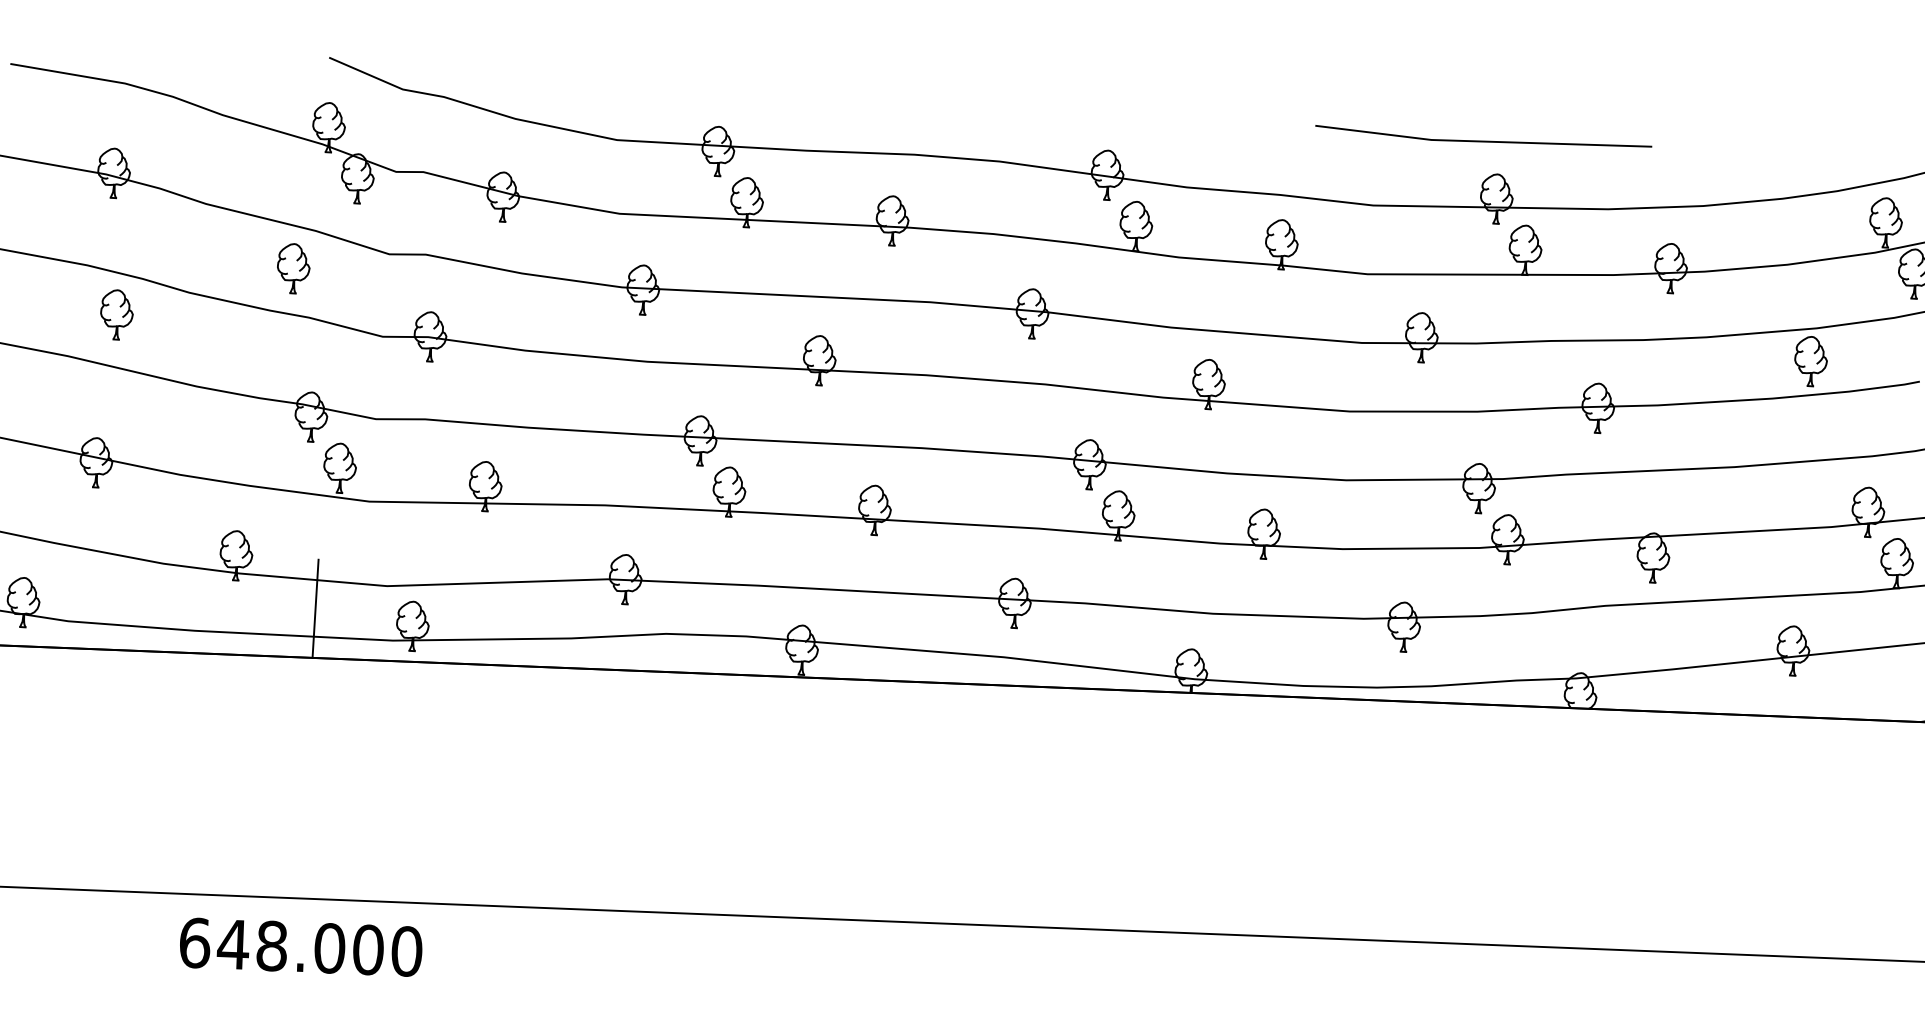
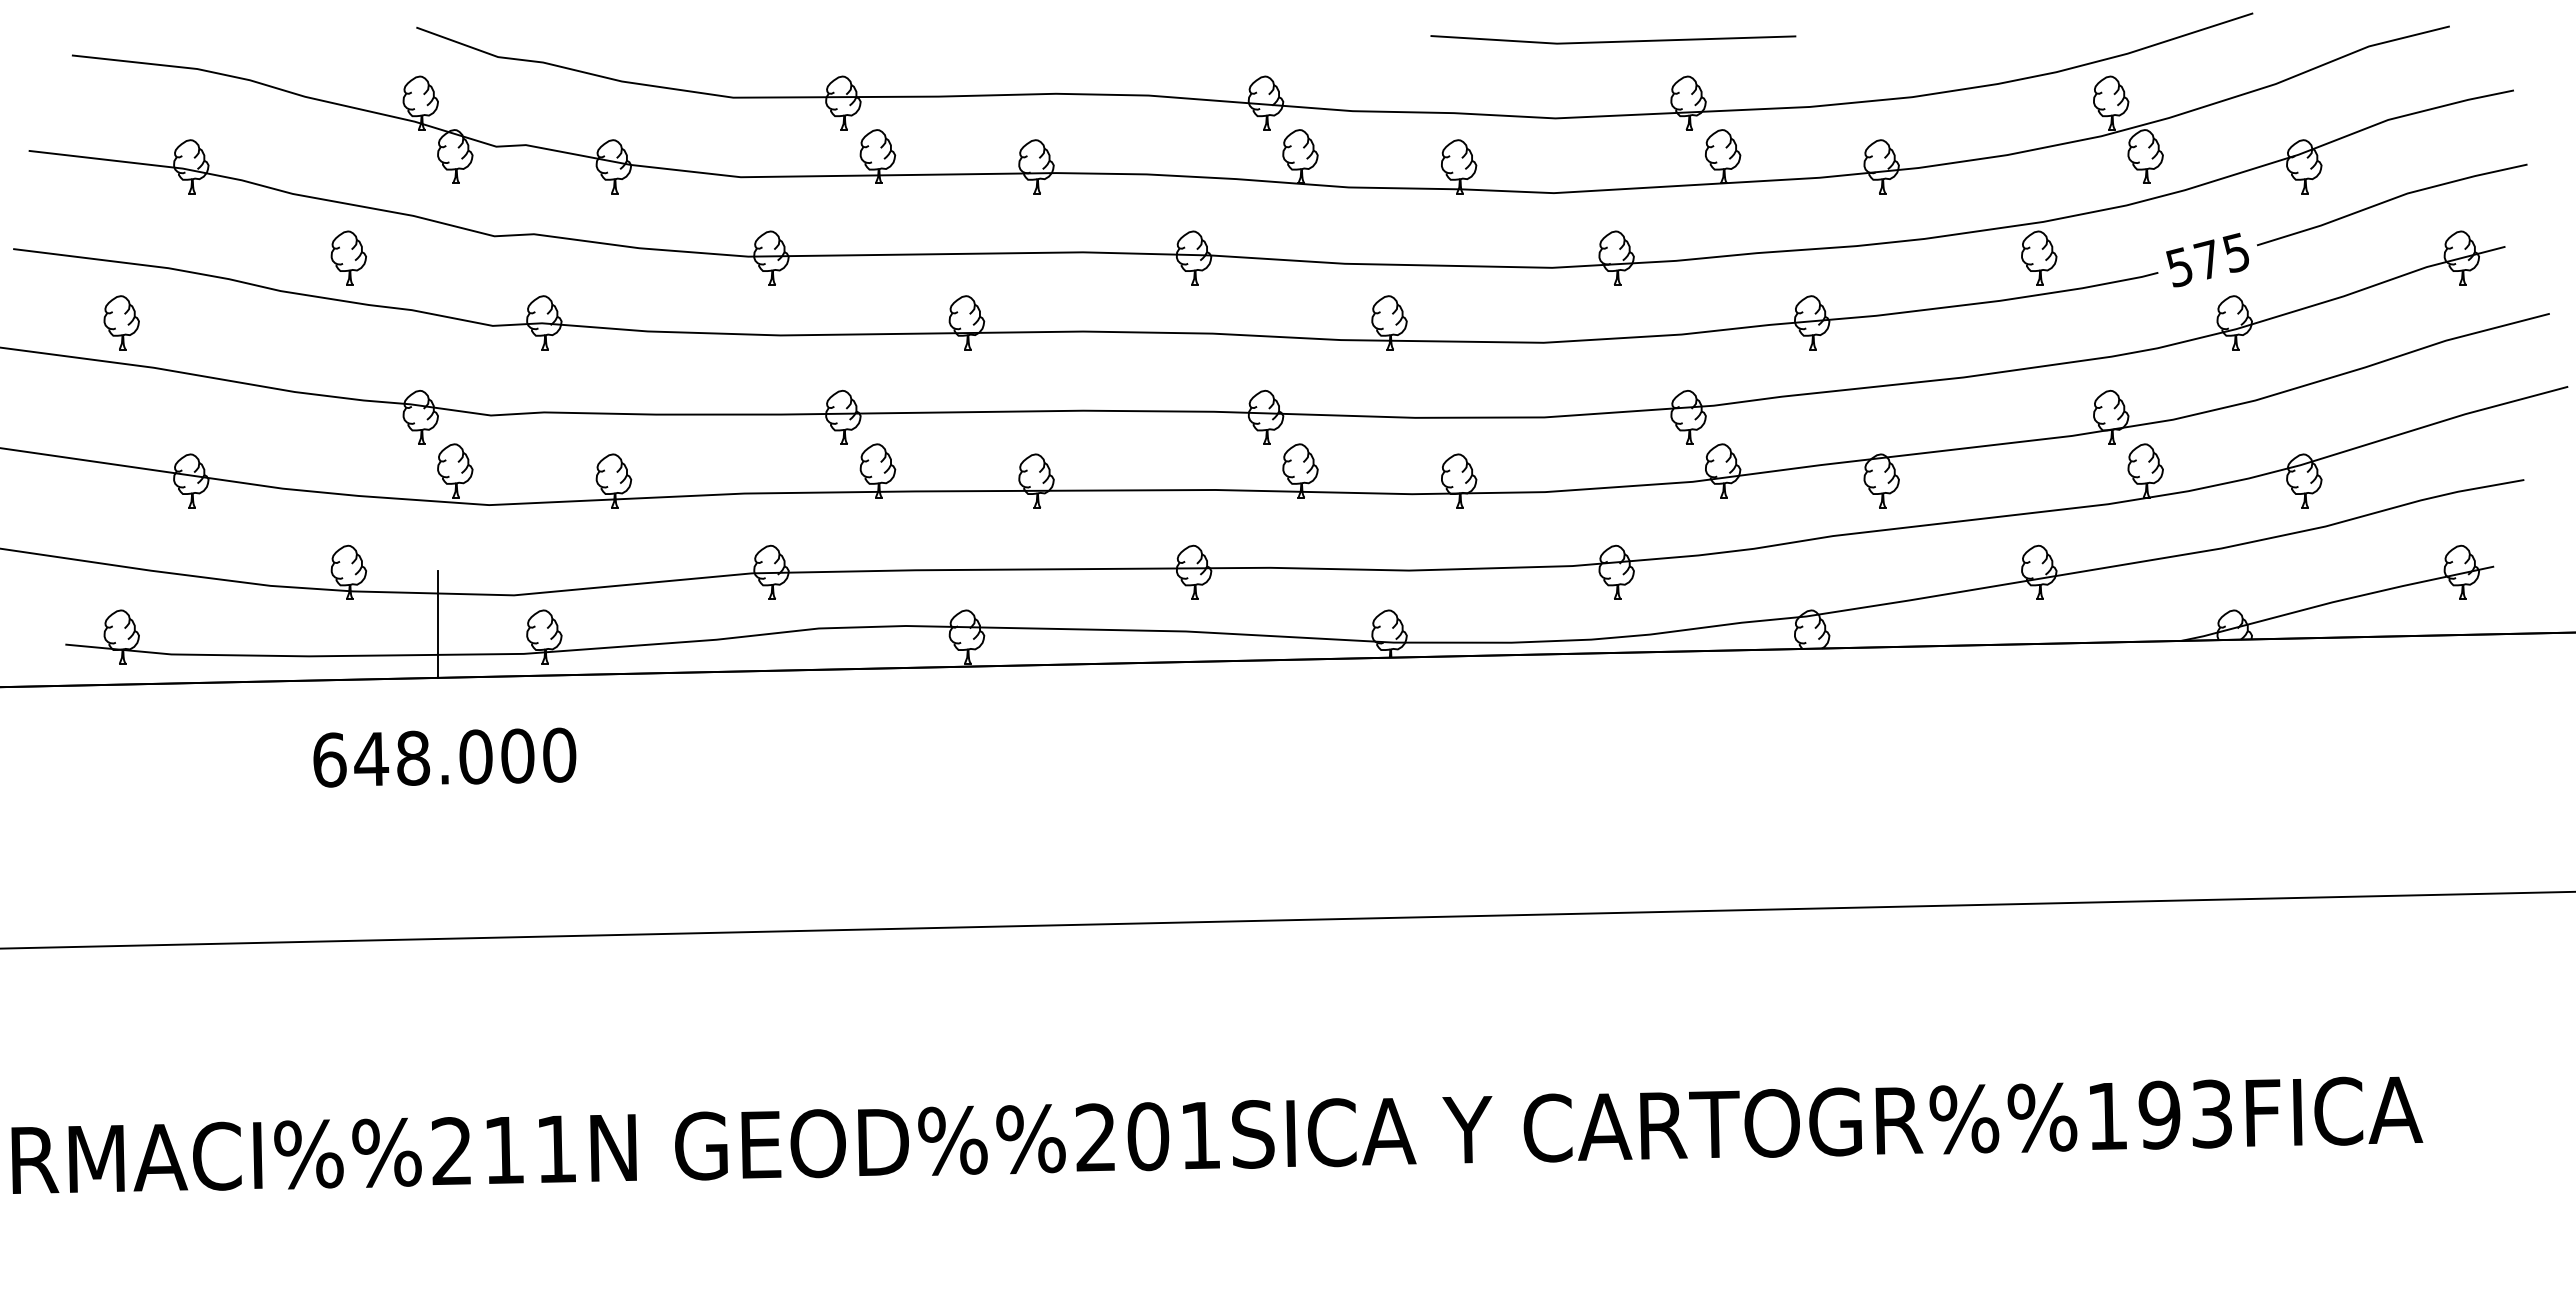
line: (1483, 141) -> (1613, 41), moved
part: (293, 268) -> (348, 257), moved
part: (116, 314) -> (121, 322), moved
text: (300, 947) -> (444, 757), moved

